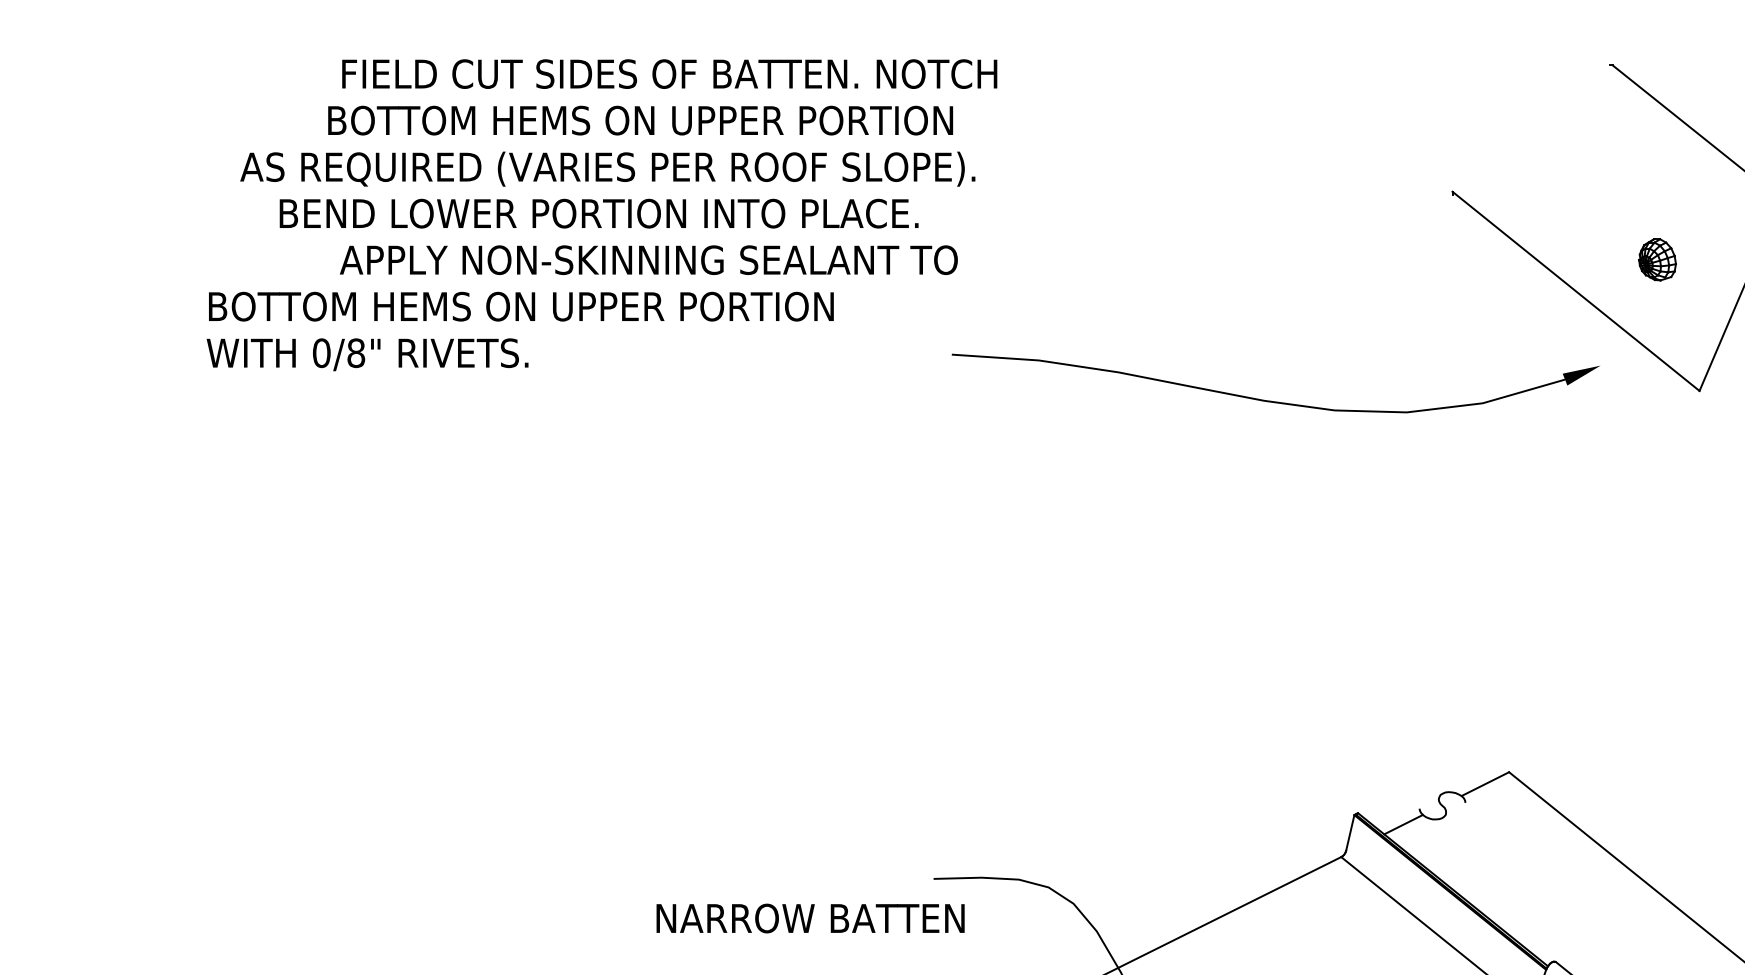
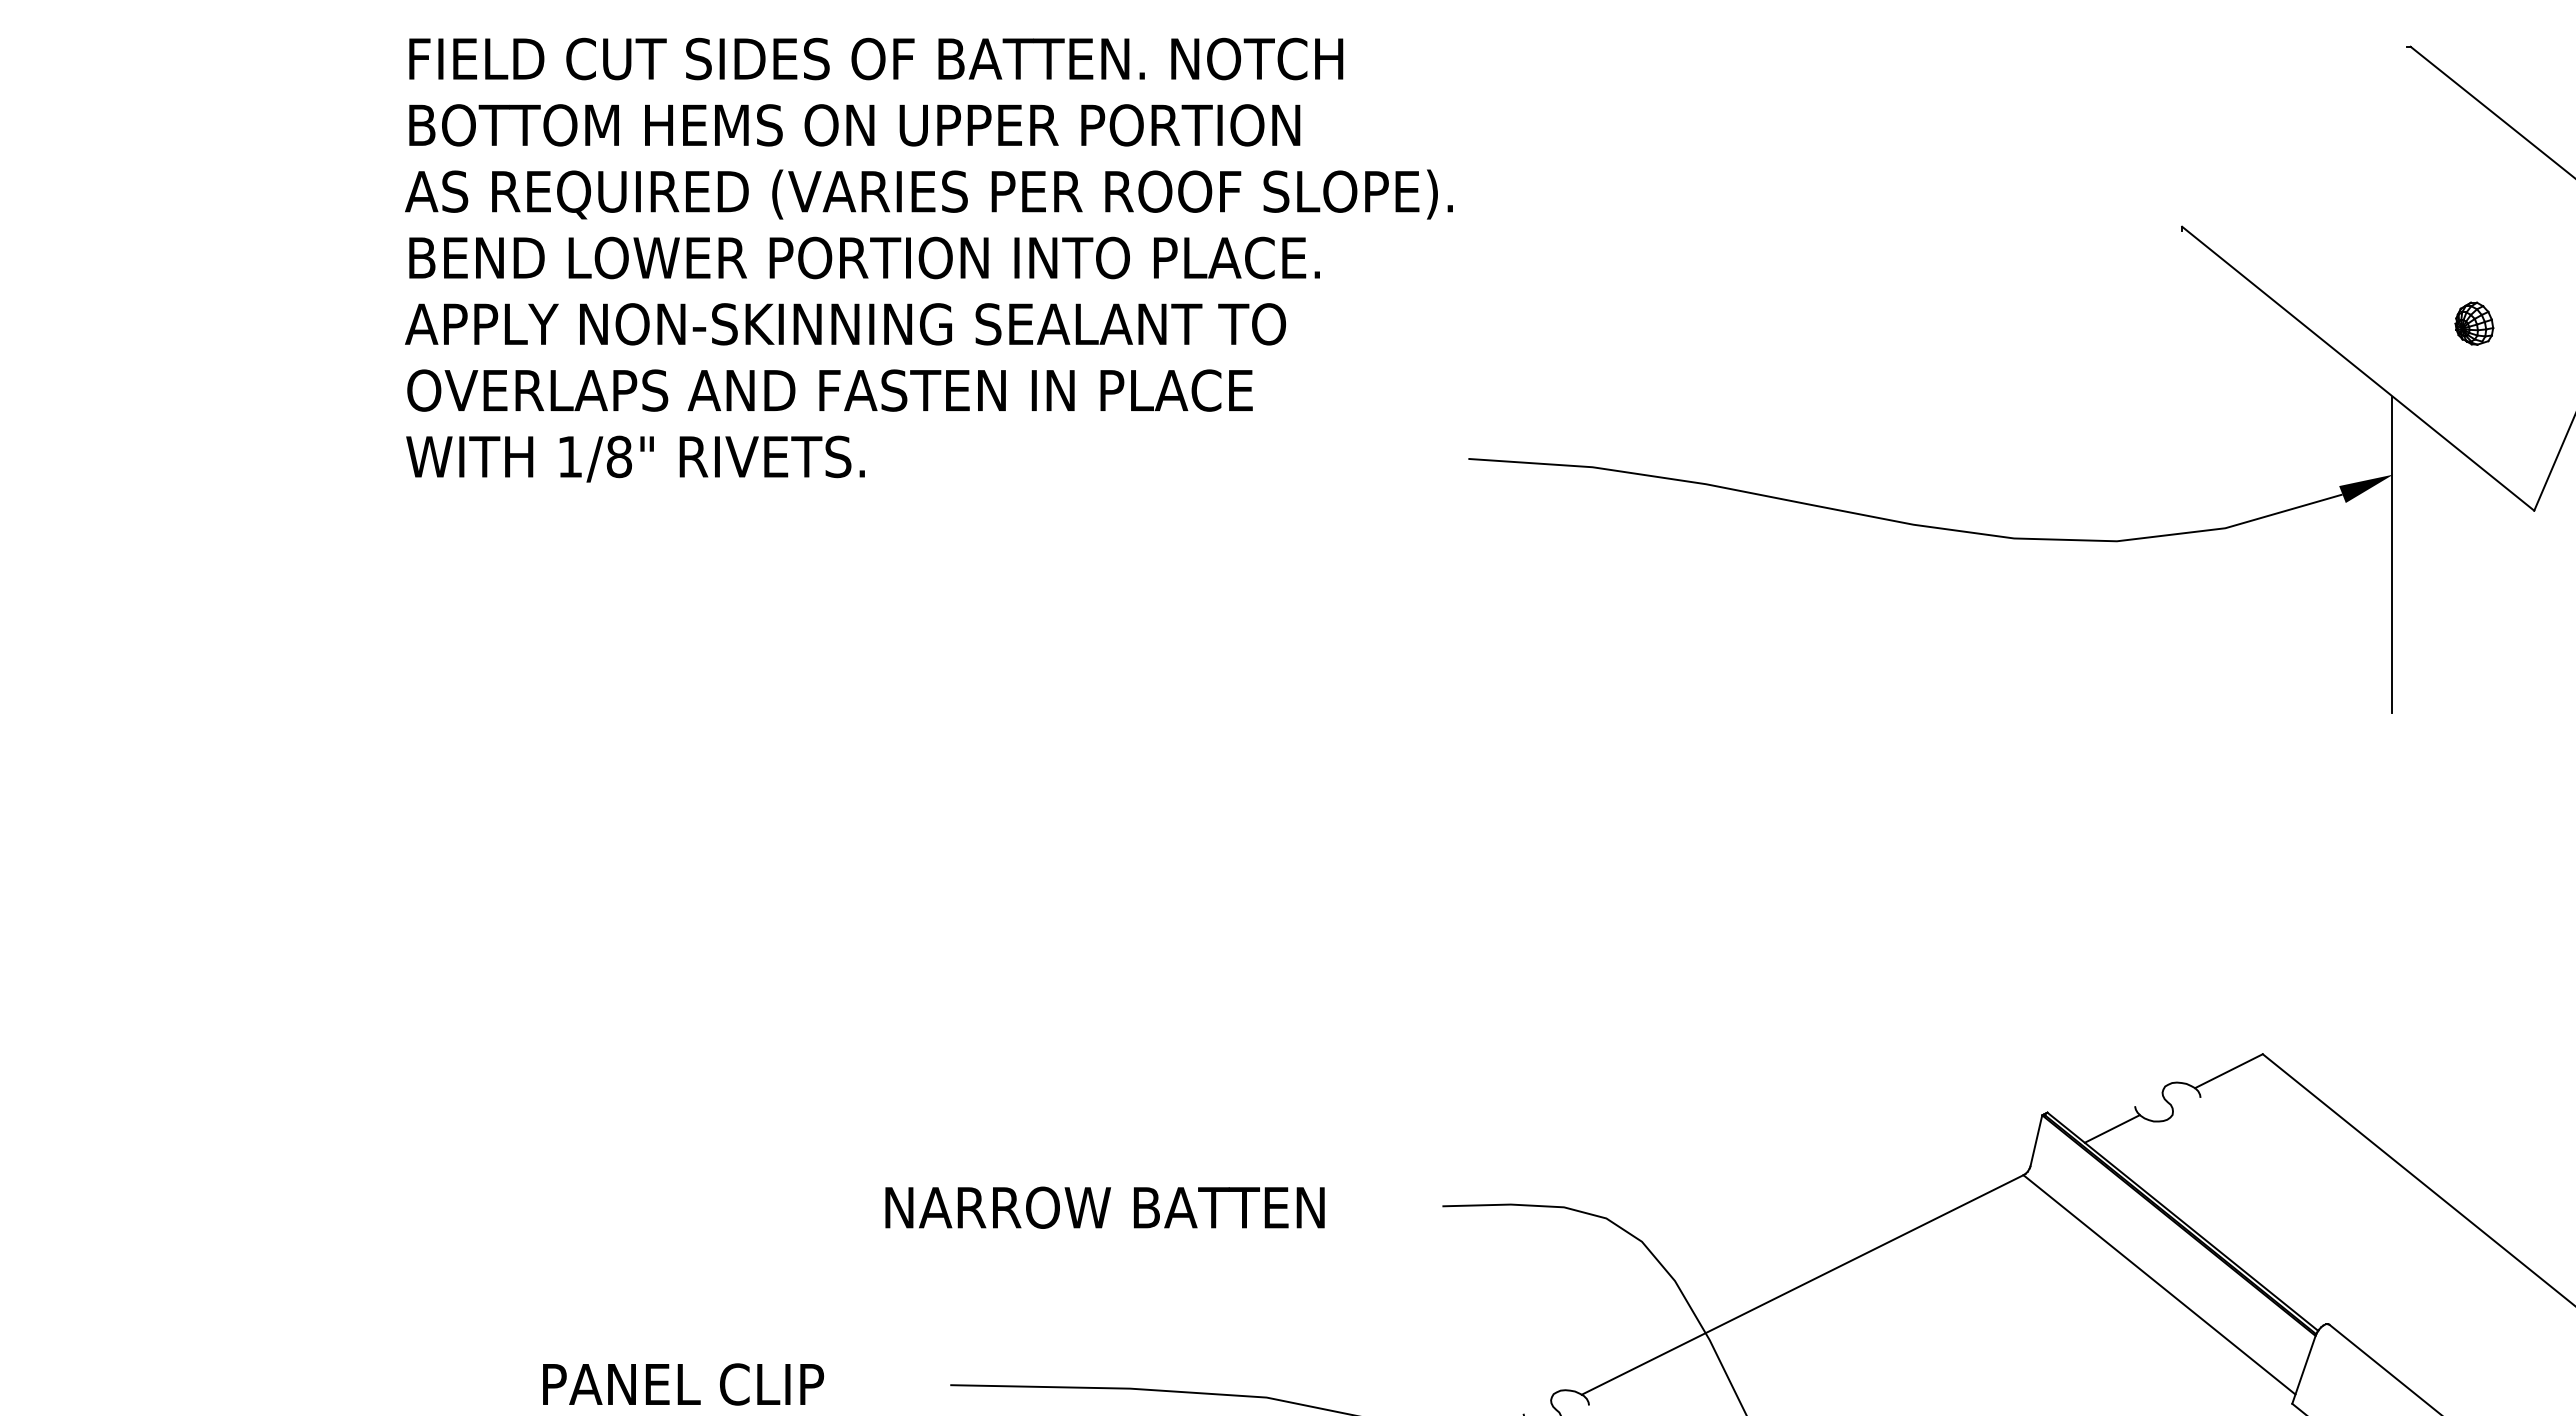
text: (669, 73) -> (876, 58), moved
text: (640, 120) -> (854, 125), moved
text: (607, 169) -> (928, 194), moved
text: (599, 213) -> (864, 257), moved
part: (1657, 259) -> (2474, 323), size x0.71
text: (648, 260) -> (845, 324), moved
text: (520, 306) -> (853, 390), BOTTOM HEMS ON UPPER PORTION -> OVERLAPS AND FASTEN IN PLACE
text: (321, 352) -> (569, 456), 0/8" -> 1/8"
line: (1599, 421) -> (2391, 554), added
text: (810, 918) -> (1104, 1207), moved

